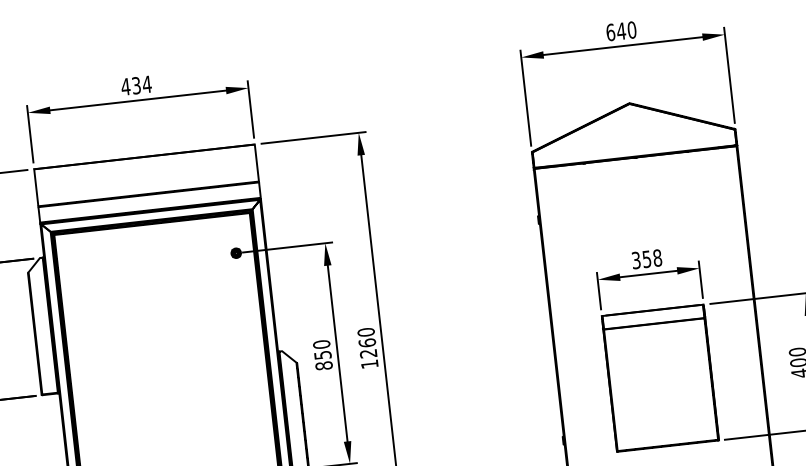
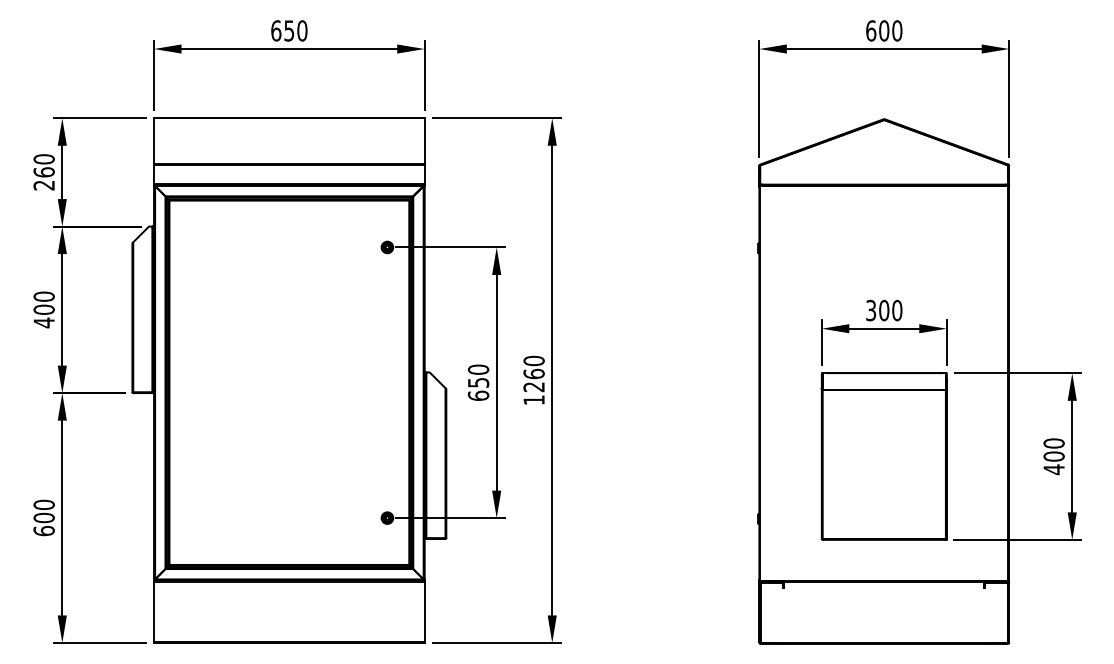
text: (620, 31) -> (883, 30), 640 -> 600
text: (135, 85) -> (288, 30), 434 -> 650
text: (652, 258) -> (890, 310), 358 -> 300
text: (324, 365) -> (478, 395), 850 -> 650

